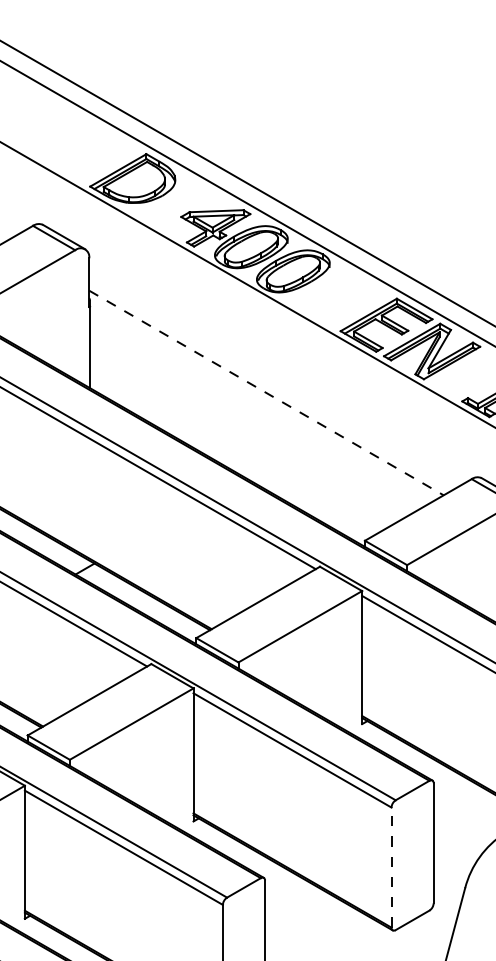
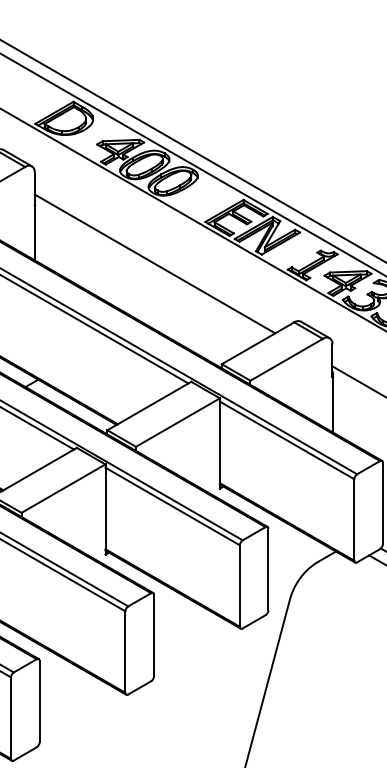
line: (267, 392) -> (155, 263), dashed -> solid
line: (390, 868) -> (239, 586), dashed -> solid

